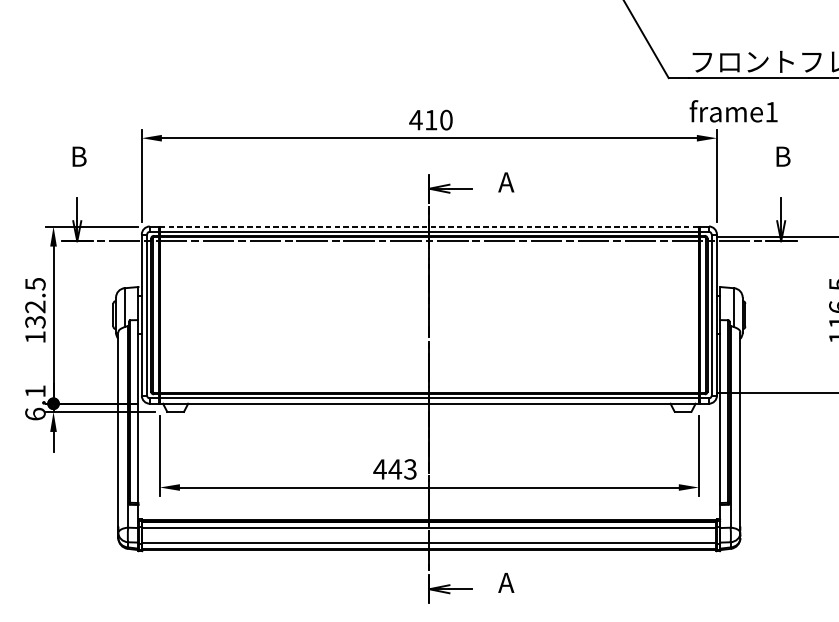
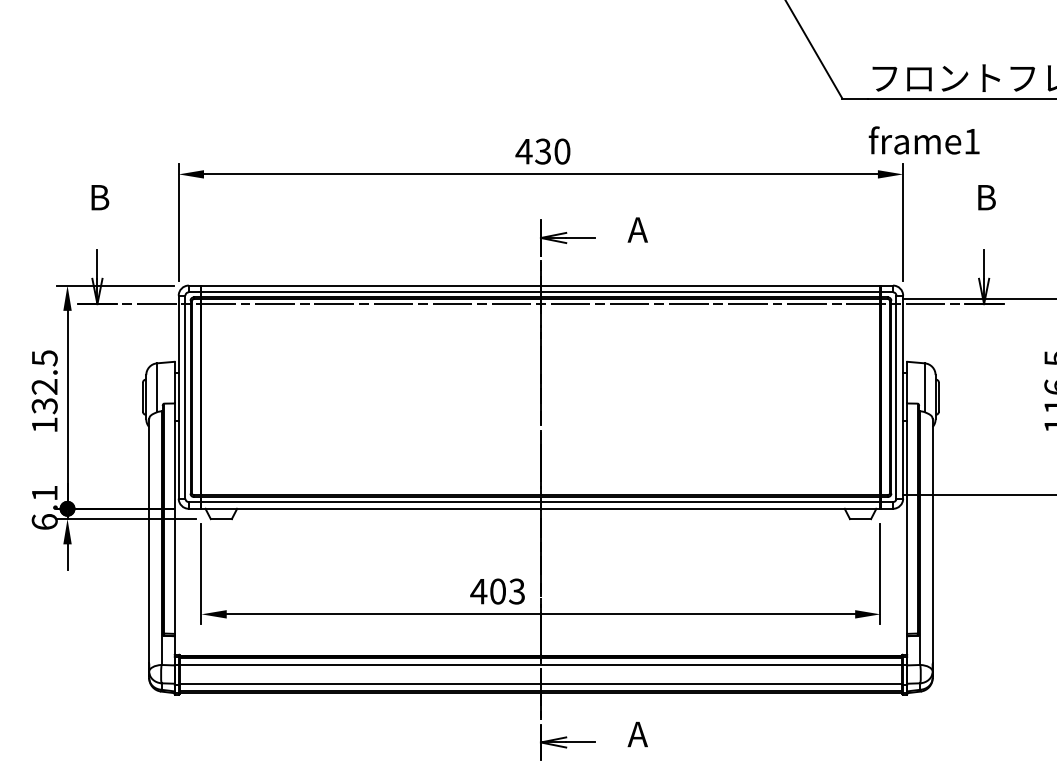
text: (430, 120) -> (542, 151), 410 -> 430
line: (429, 226) -> (541, 285), dashed -> solid
text: (394, 469) -> (497, 591), 443 -> 403

